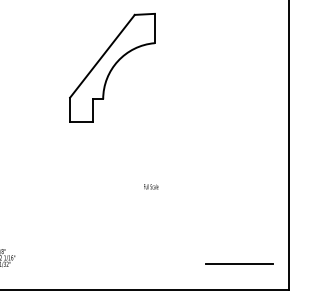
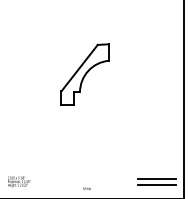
text: (150, 186) -> (86, 188), moved
line: (239, 254) -> (156, 179), added

